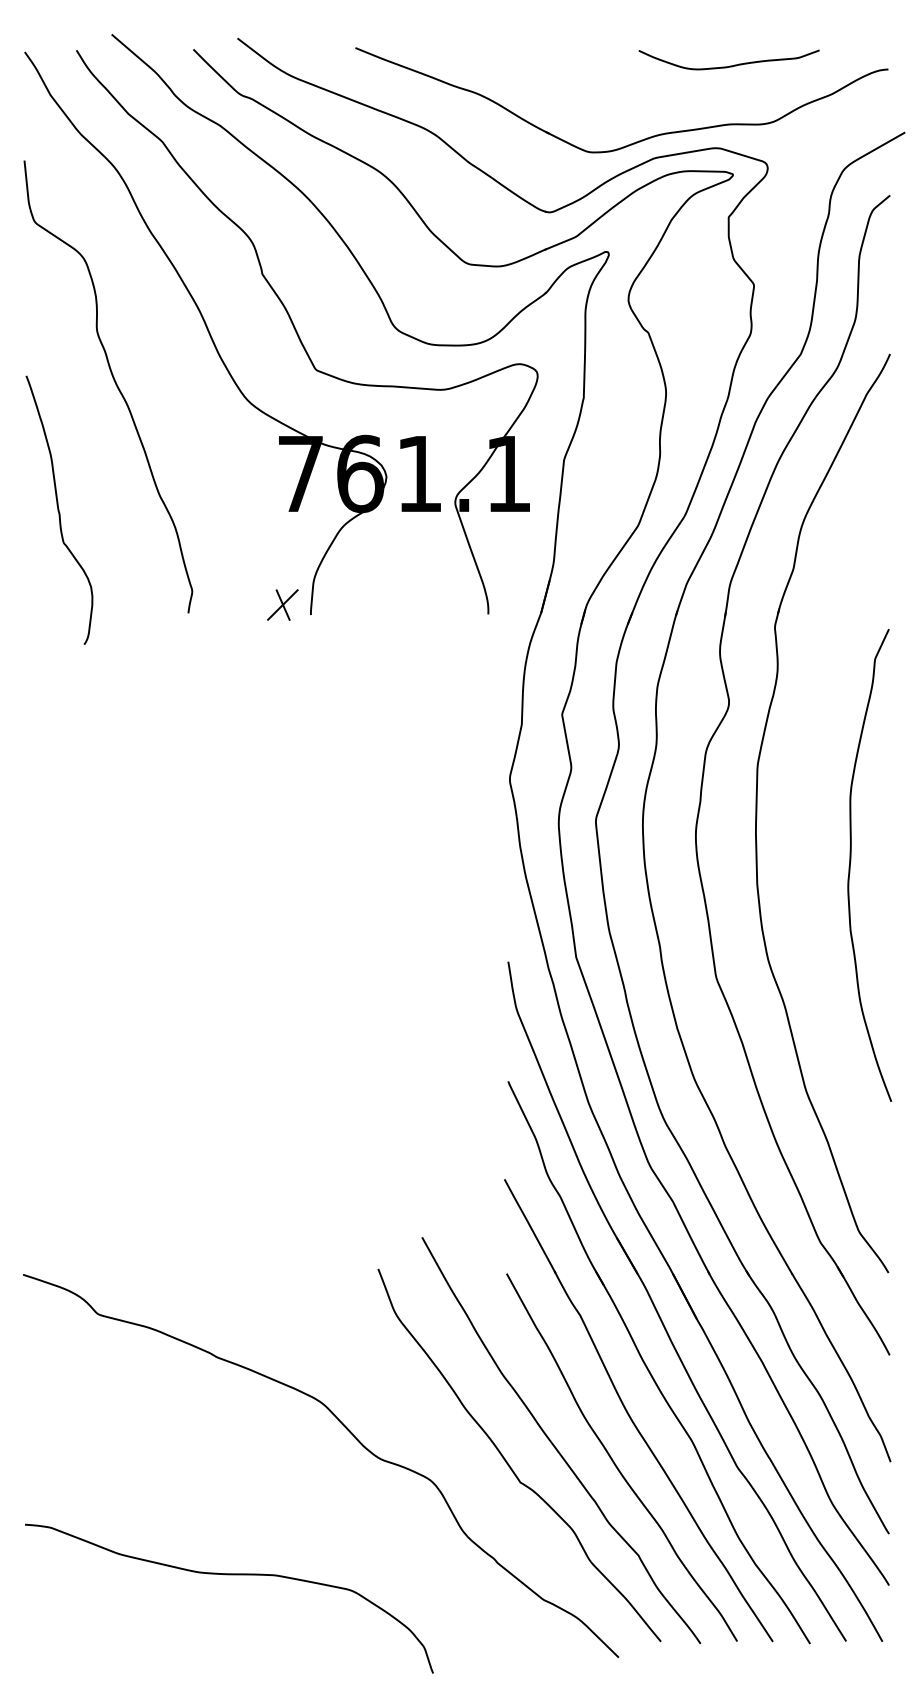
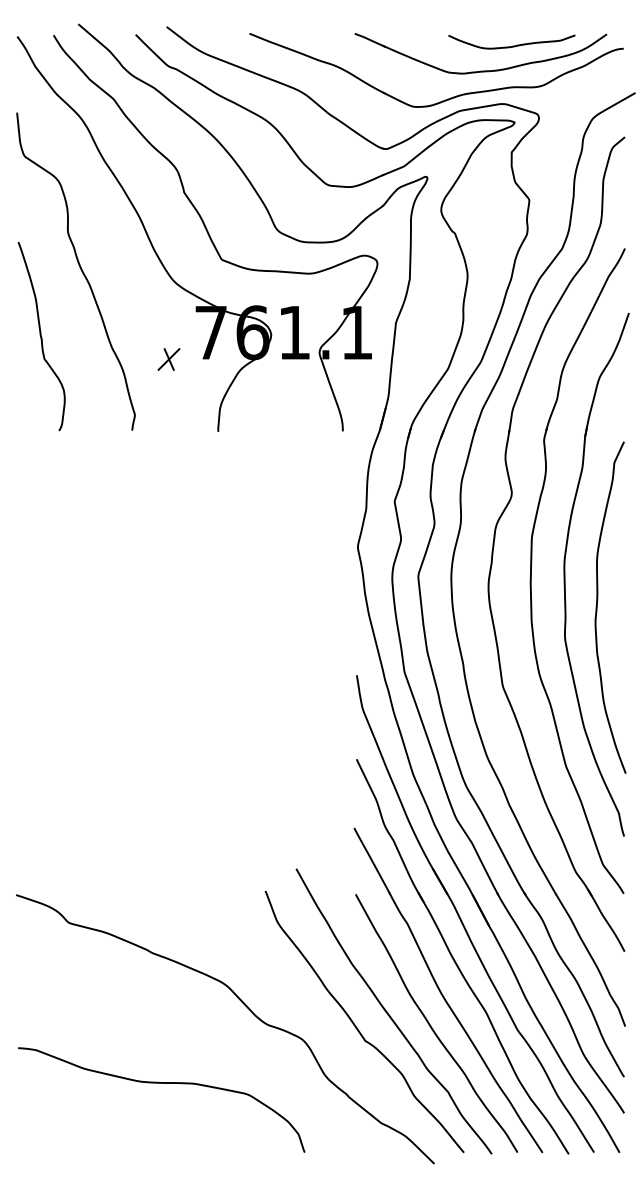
part: (690, 100) -> (484, 70), added
curve: (59, 509) -> (41, 335), moved
part: (282, 604) -> (168, 359), moved
part: (805, 823) -> (565, 578), added
curve: (229, 1575) -> (161, 1083), moved

